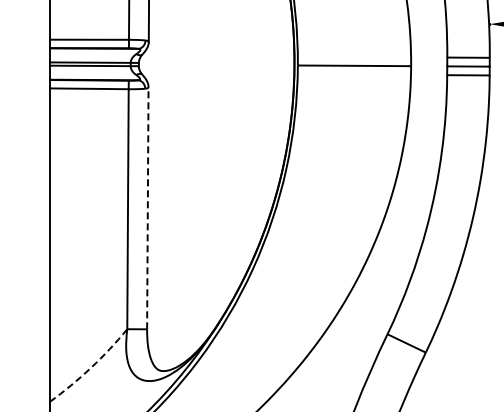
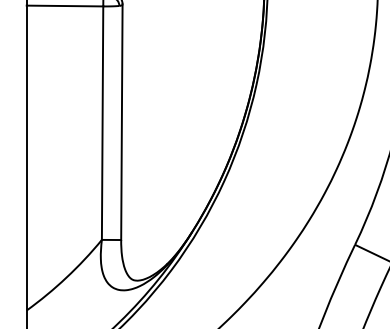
line: (147, 207) -> (121, 121), dashed -> solid
arc: (90, 367) -> (66, 277), dashed -> solid

